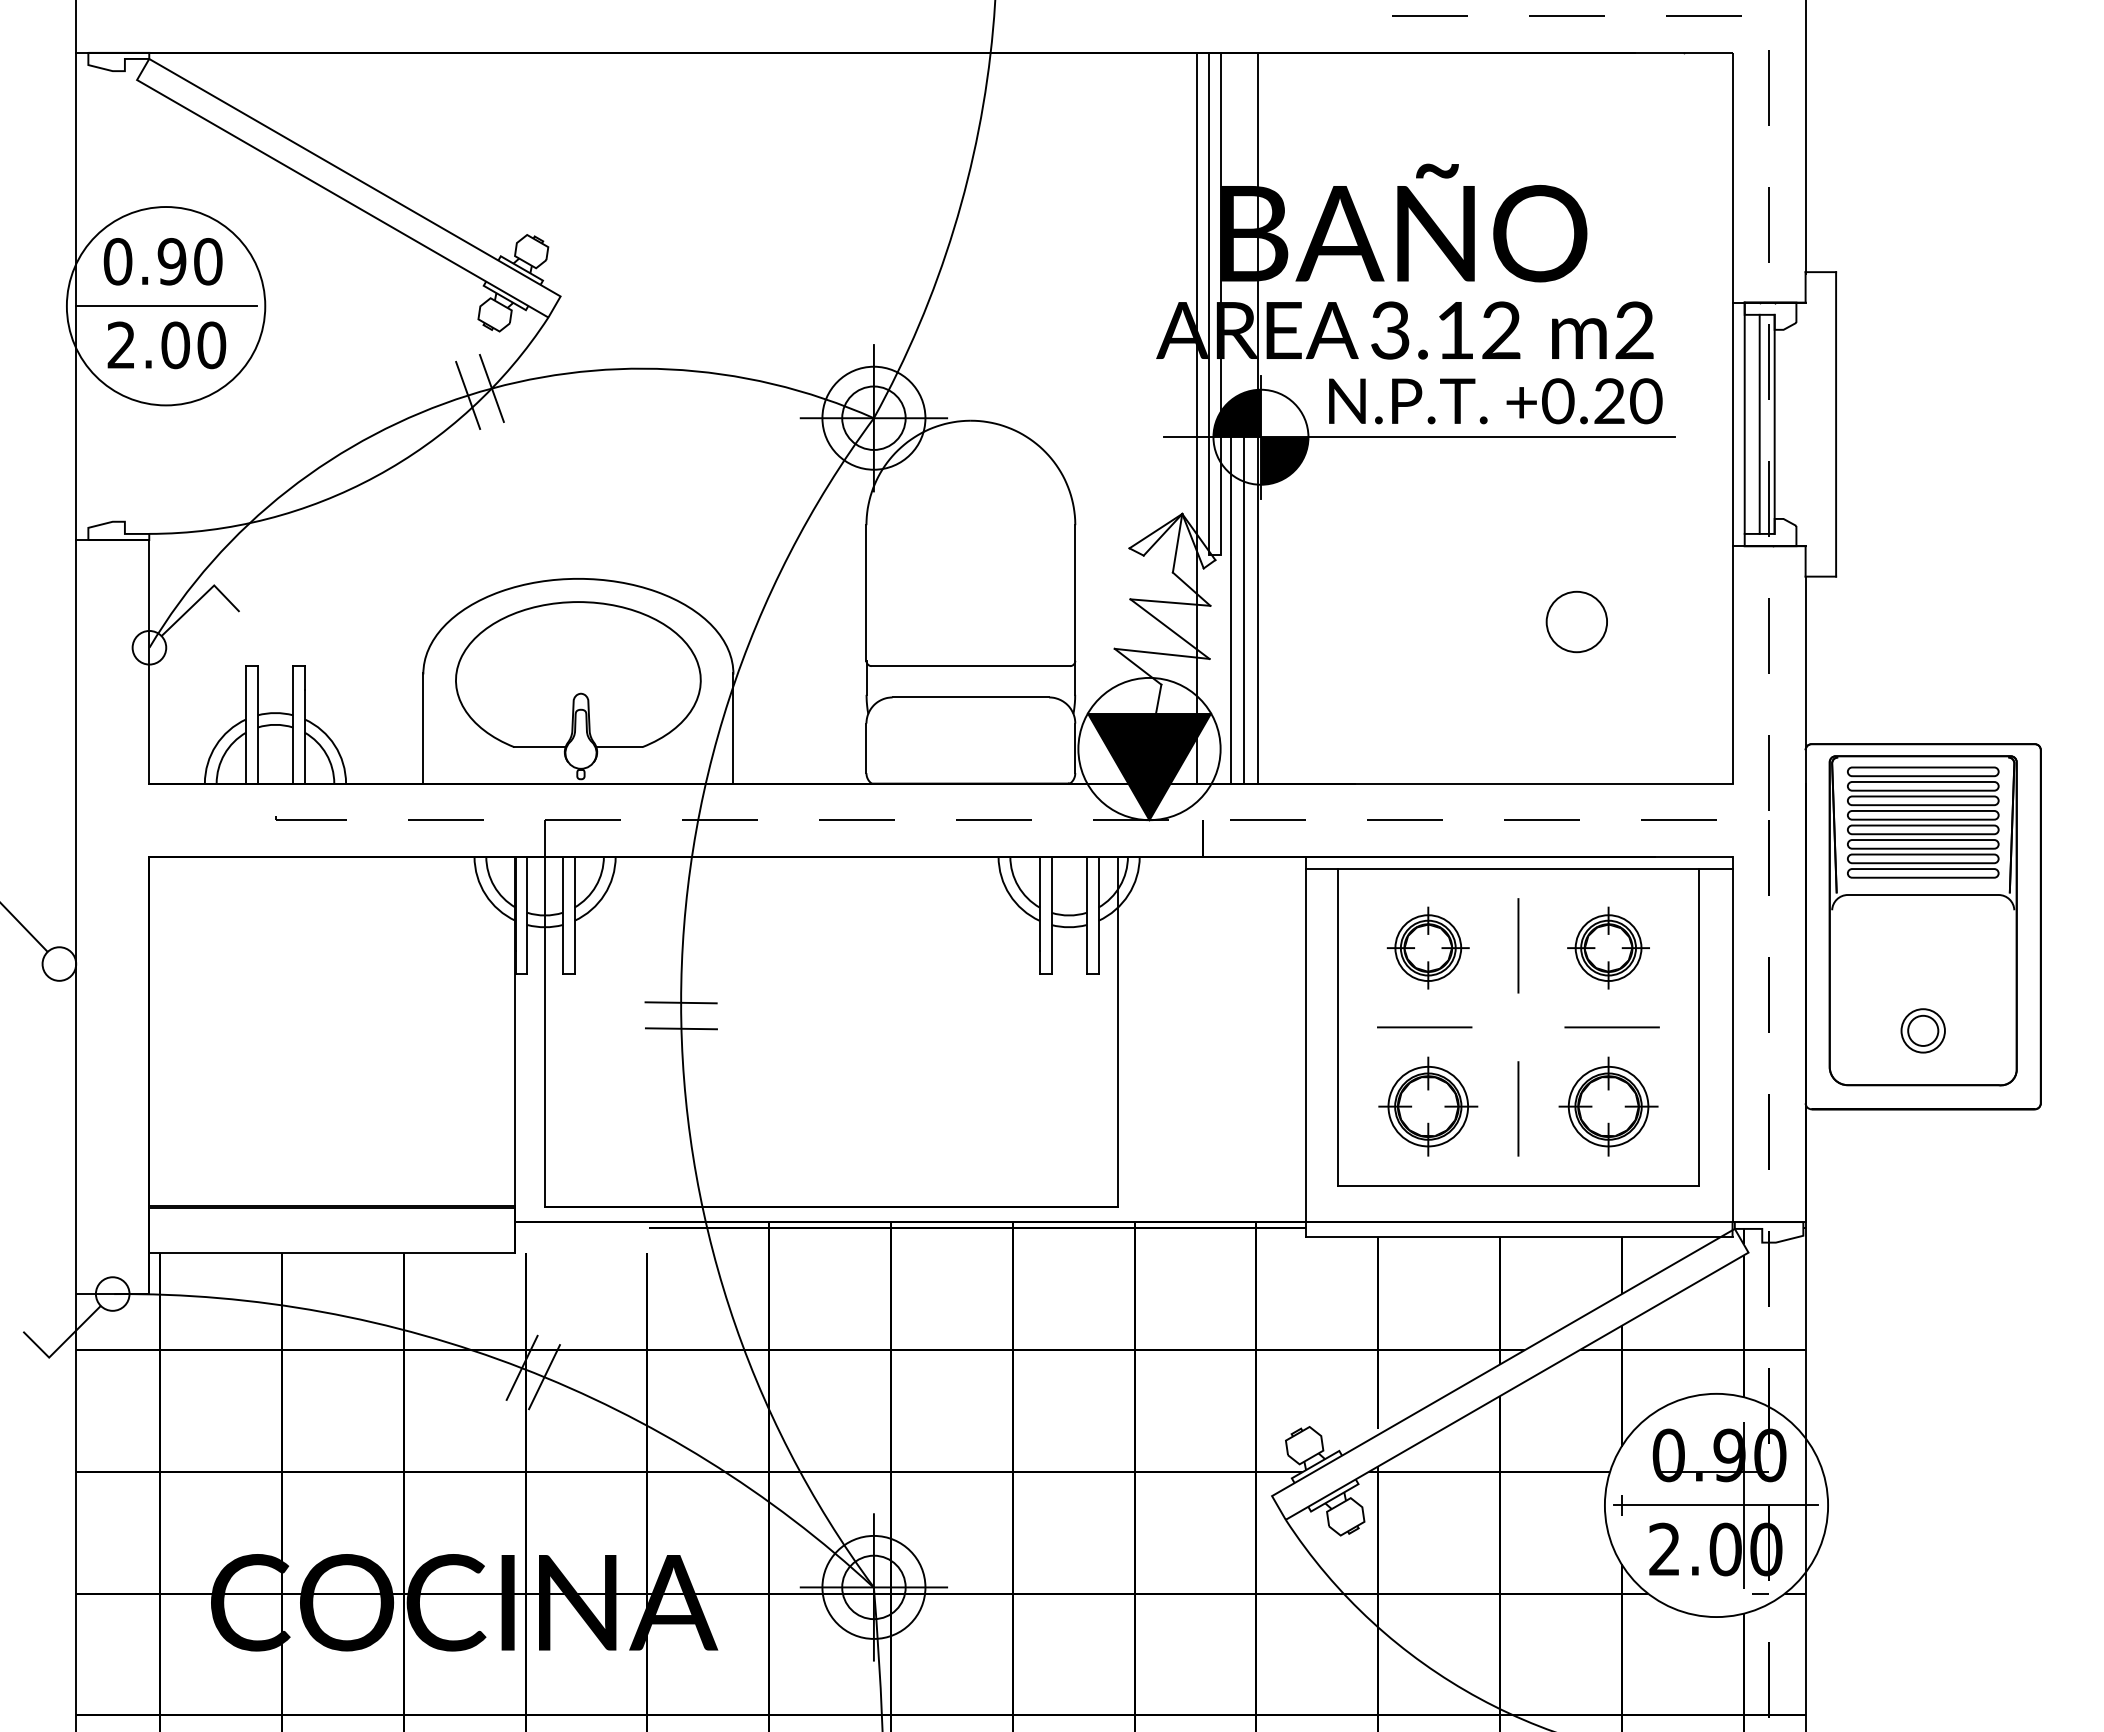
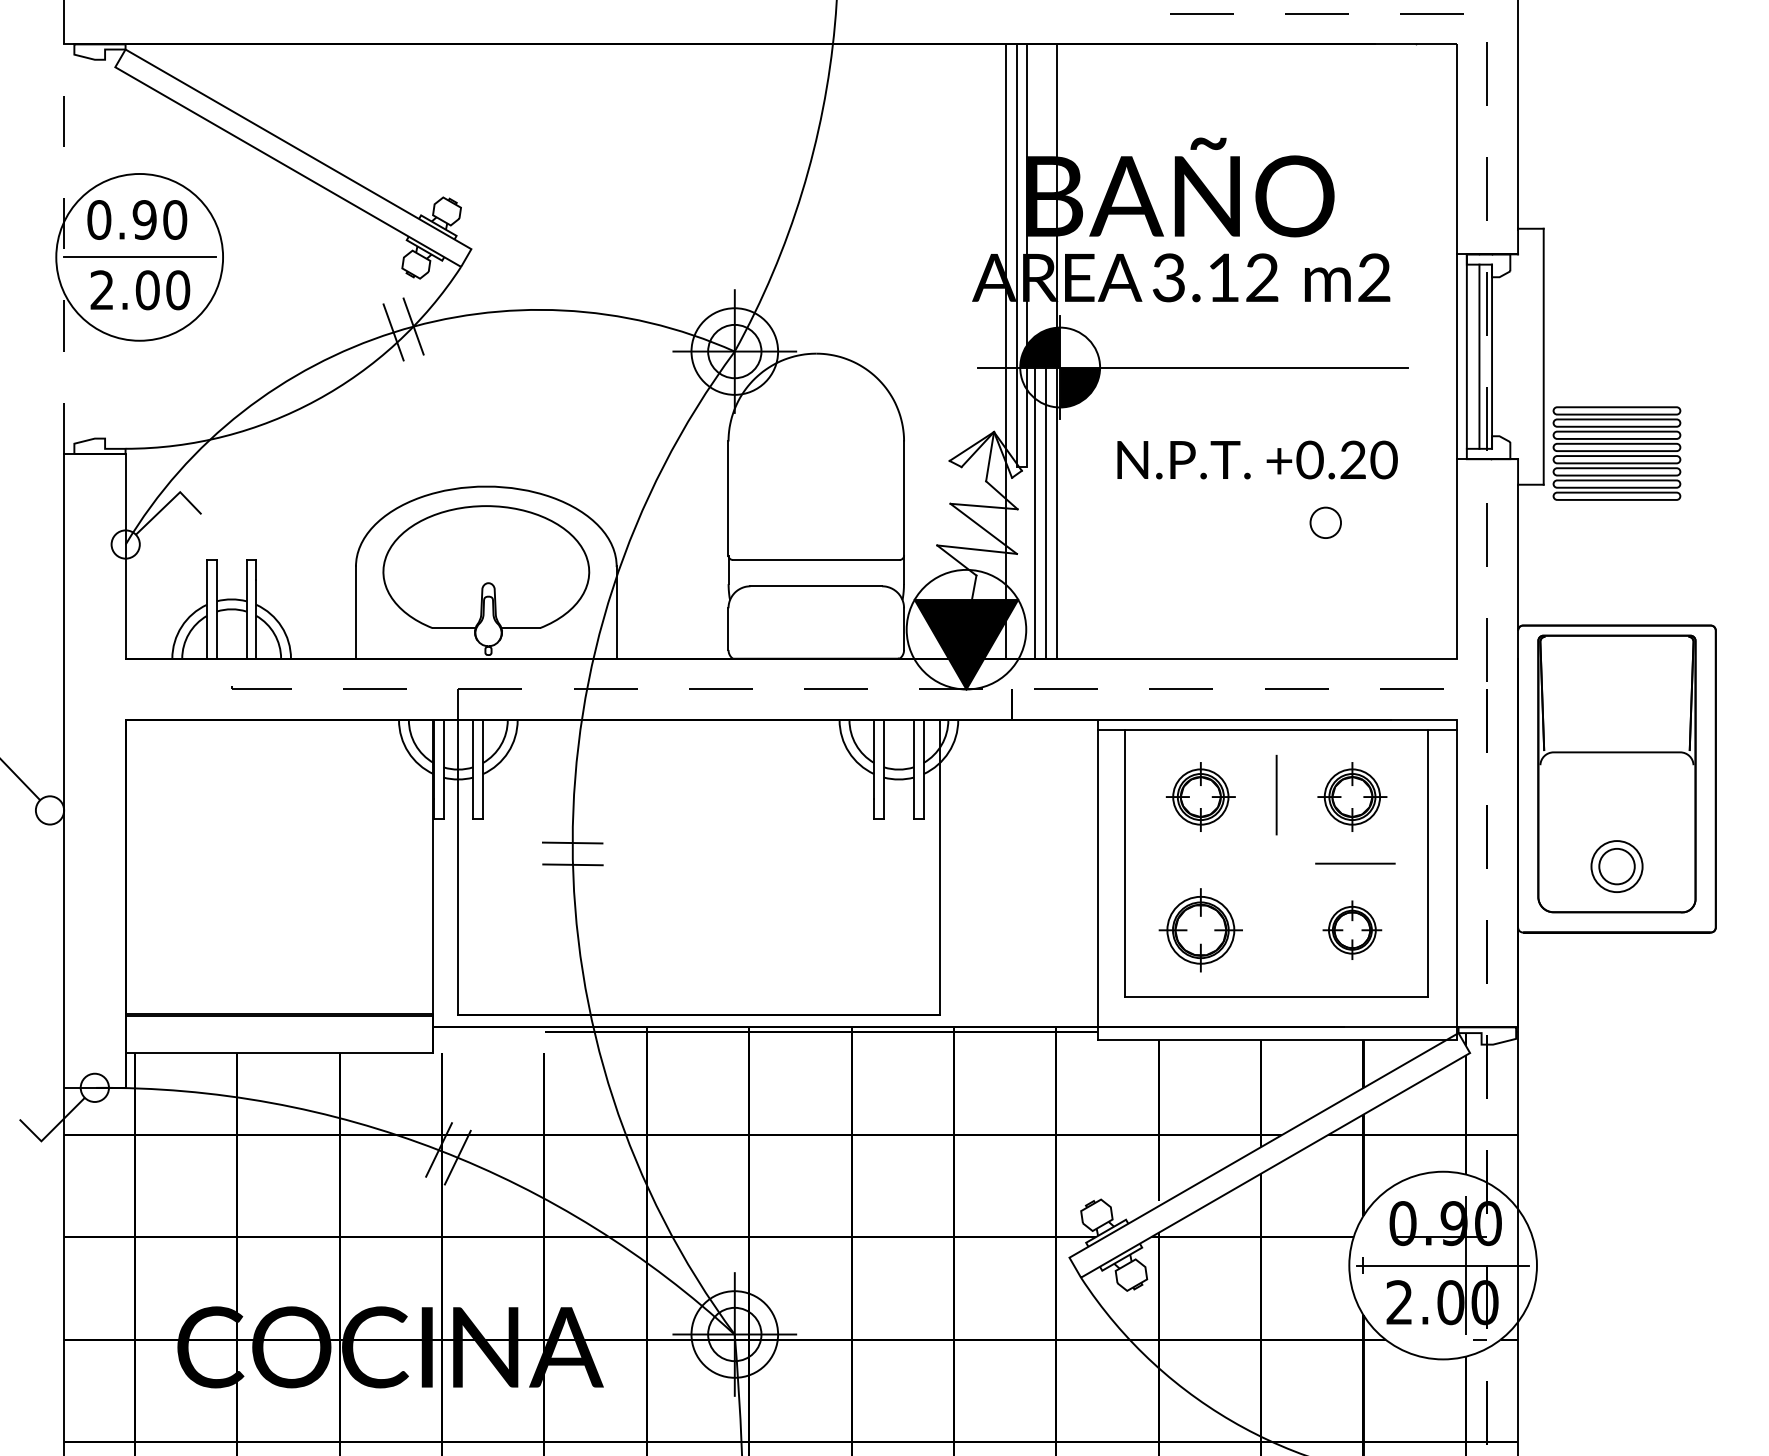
line: (76, 296) -> (64, 249), solid -> dashed
text: (1495, 401) -> (1257, 460), moved
circle: (1576, 621) -> (1325, 522), size x0.6
part: (1923, 822) -> (1617, 453), moved
line: (1424, 1027) -> (1197, 863), removed
part: (1922, 1030) -> (1616, 866), size x1.4
part: (1608, 1106) -> (1352, 930), size x0.7
line: (1518, 1108) -> (1276, 931), removed

